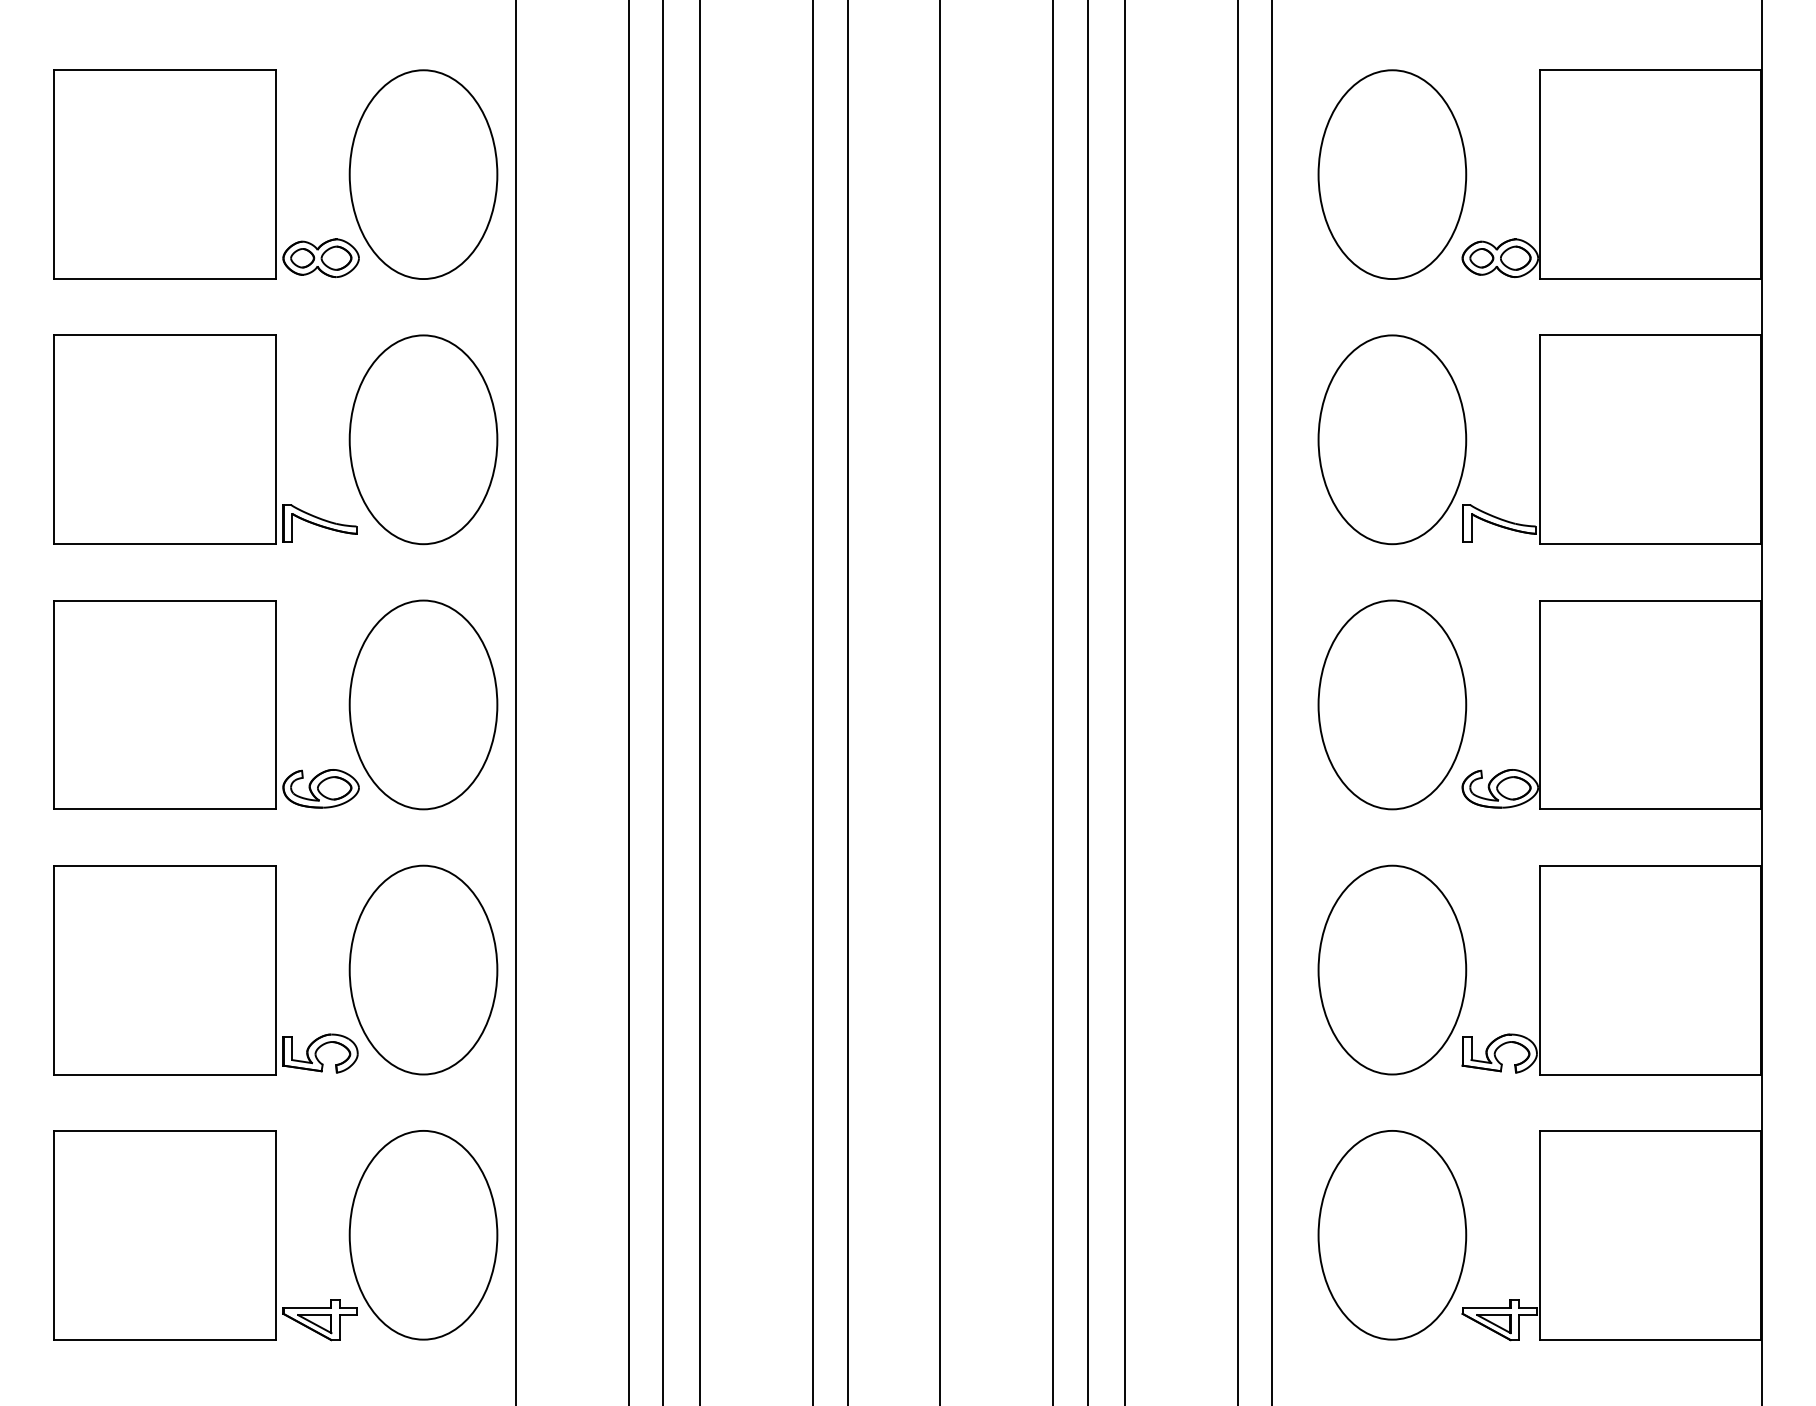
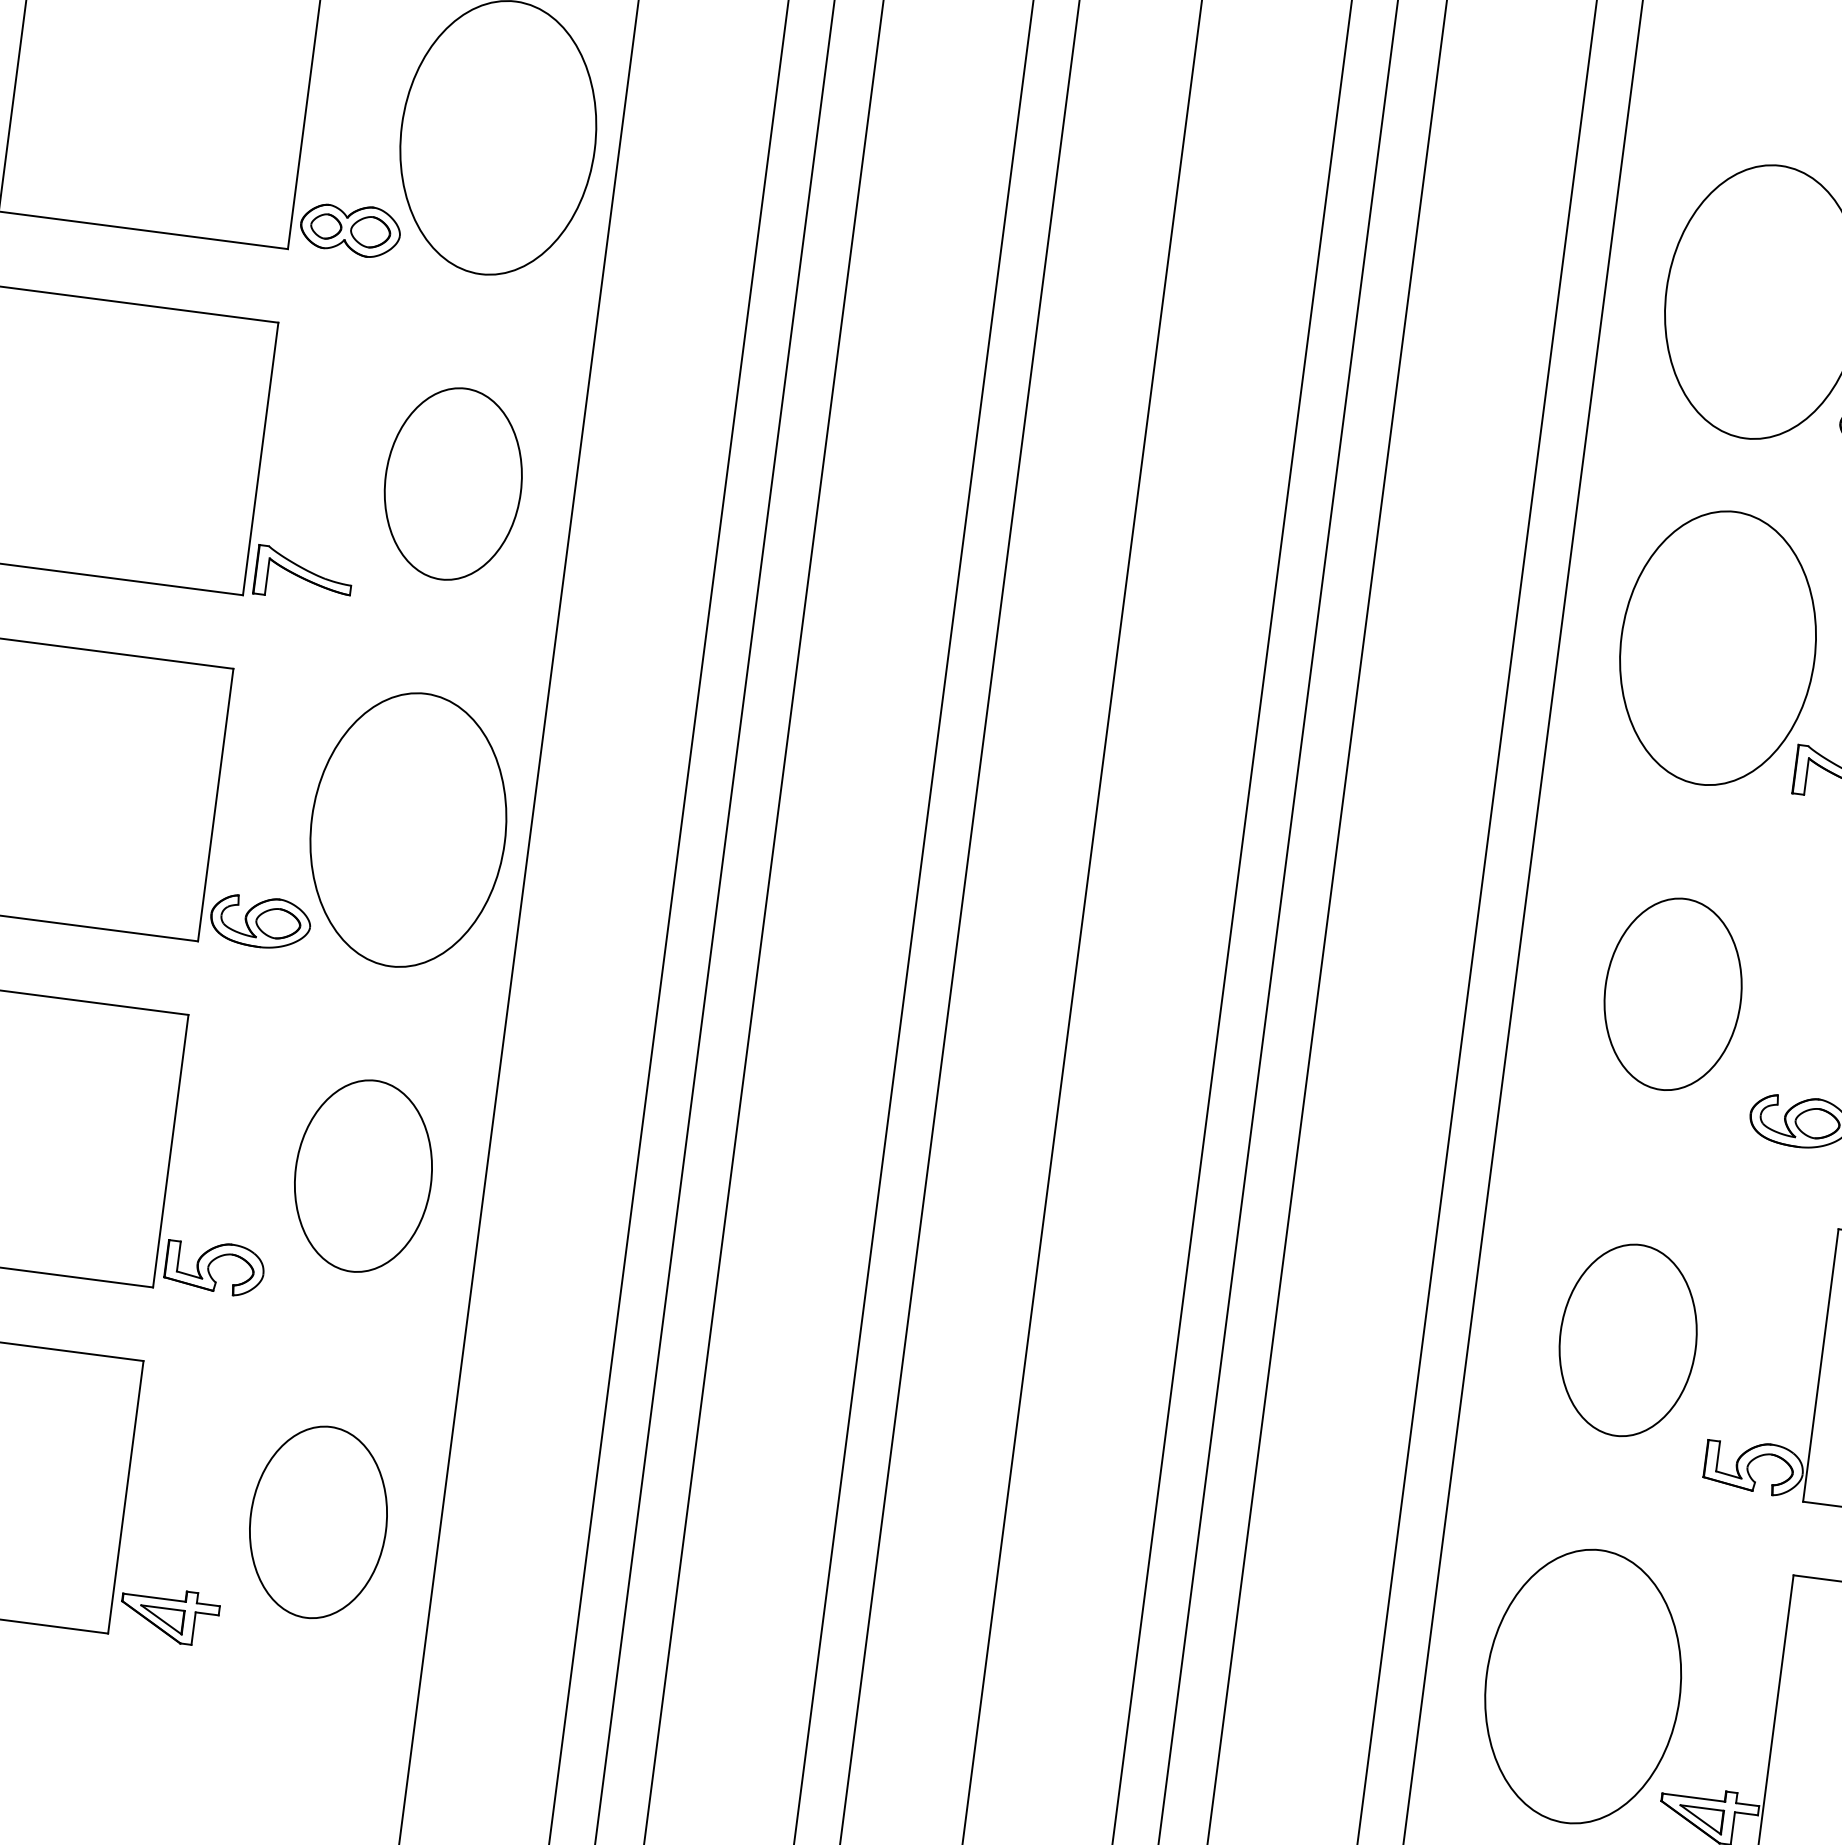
part: (423, 439) -> (453, 483), size x0.7
part: (1392, 704) -> (1673, 993), size x0.7
part: (423, 969) -> (363, 1175), size x0.7
part: (1392, 969) -> (1628, 1339), size x0.7
part: (423, 1235) -> (318, 1522), size x0.7

